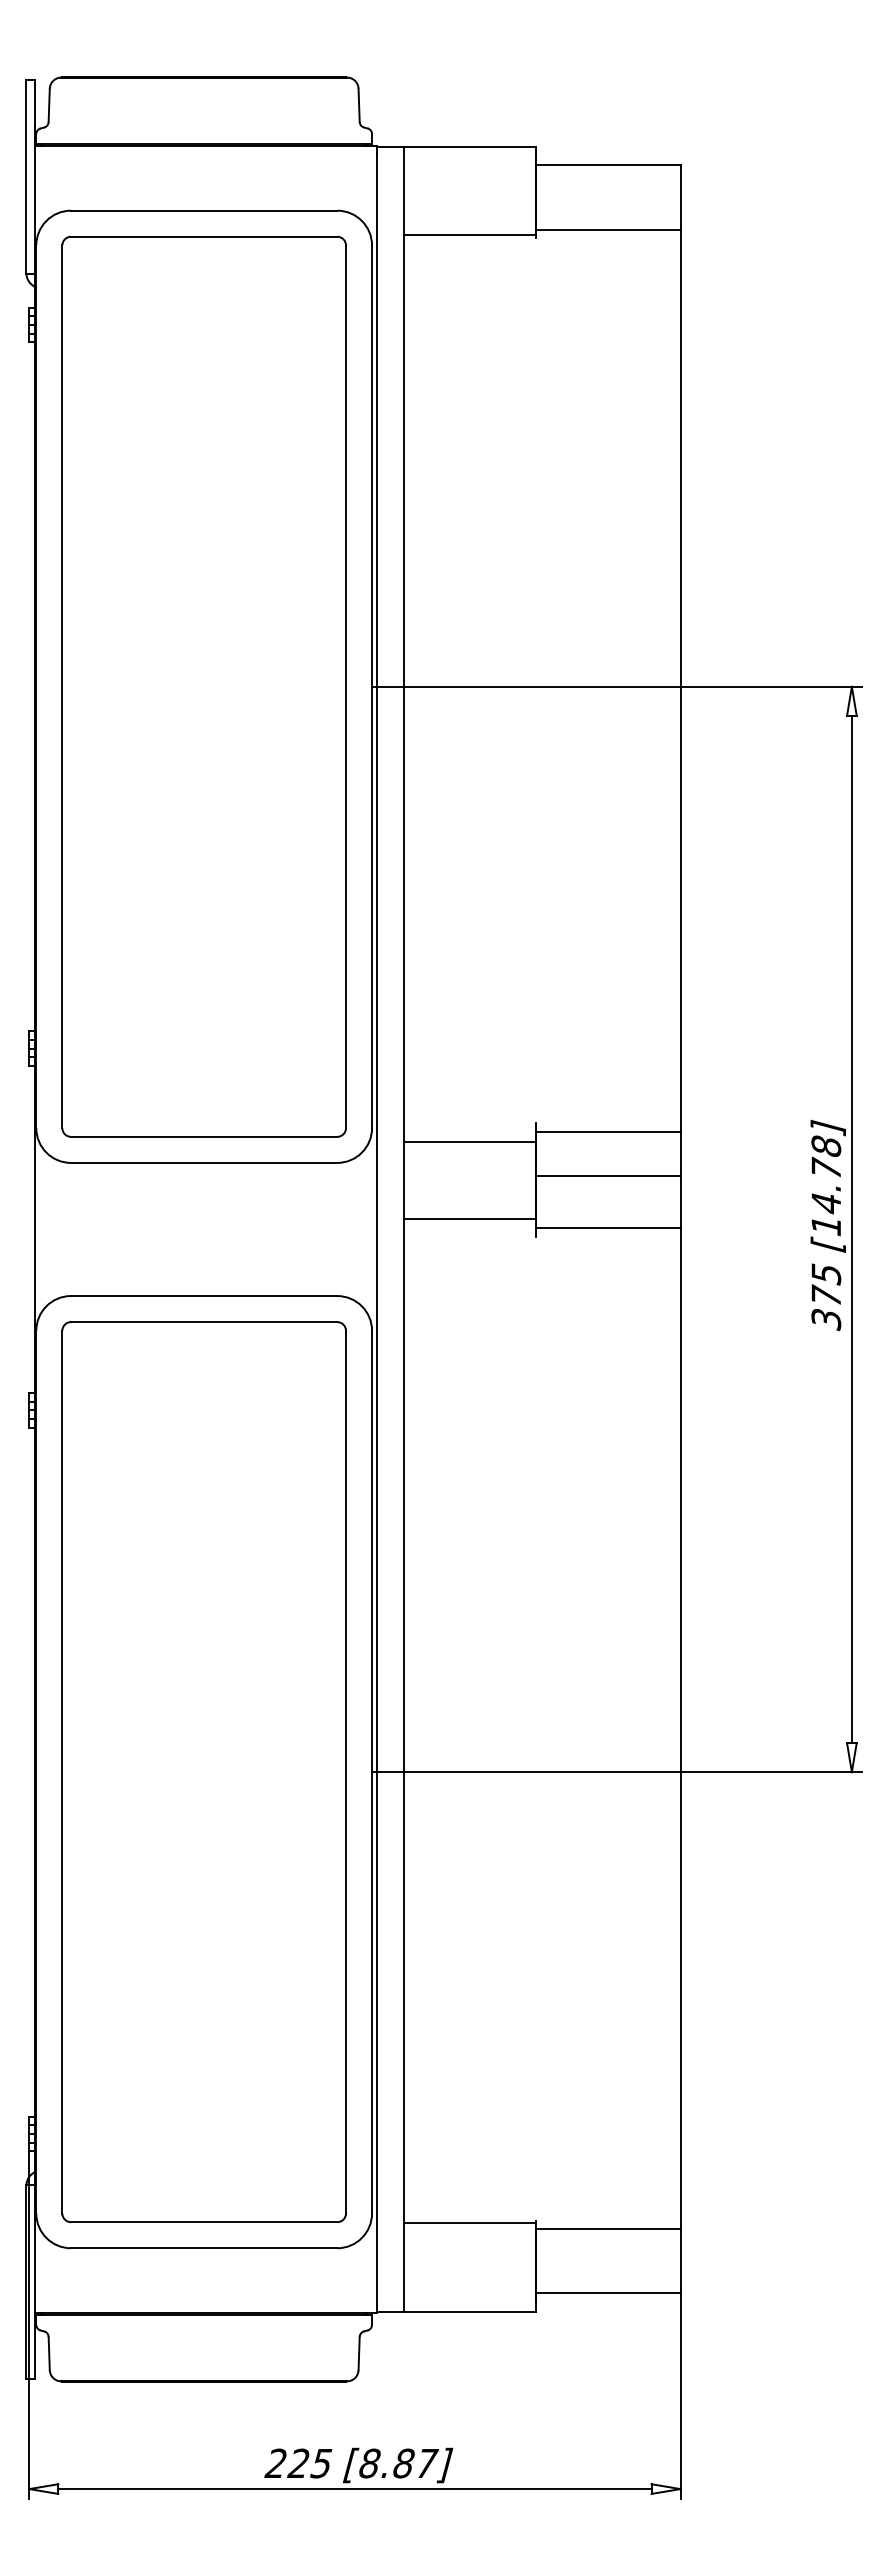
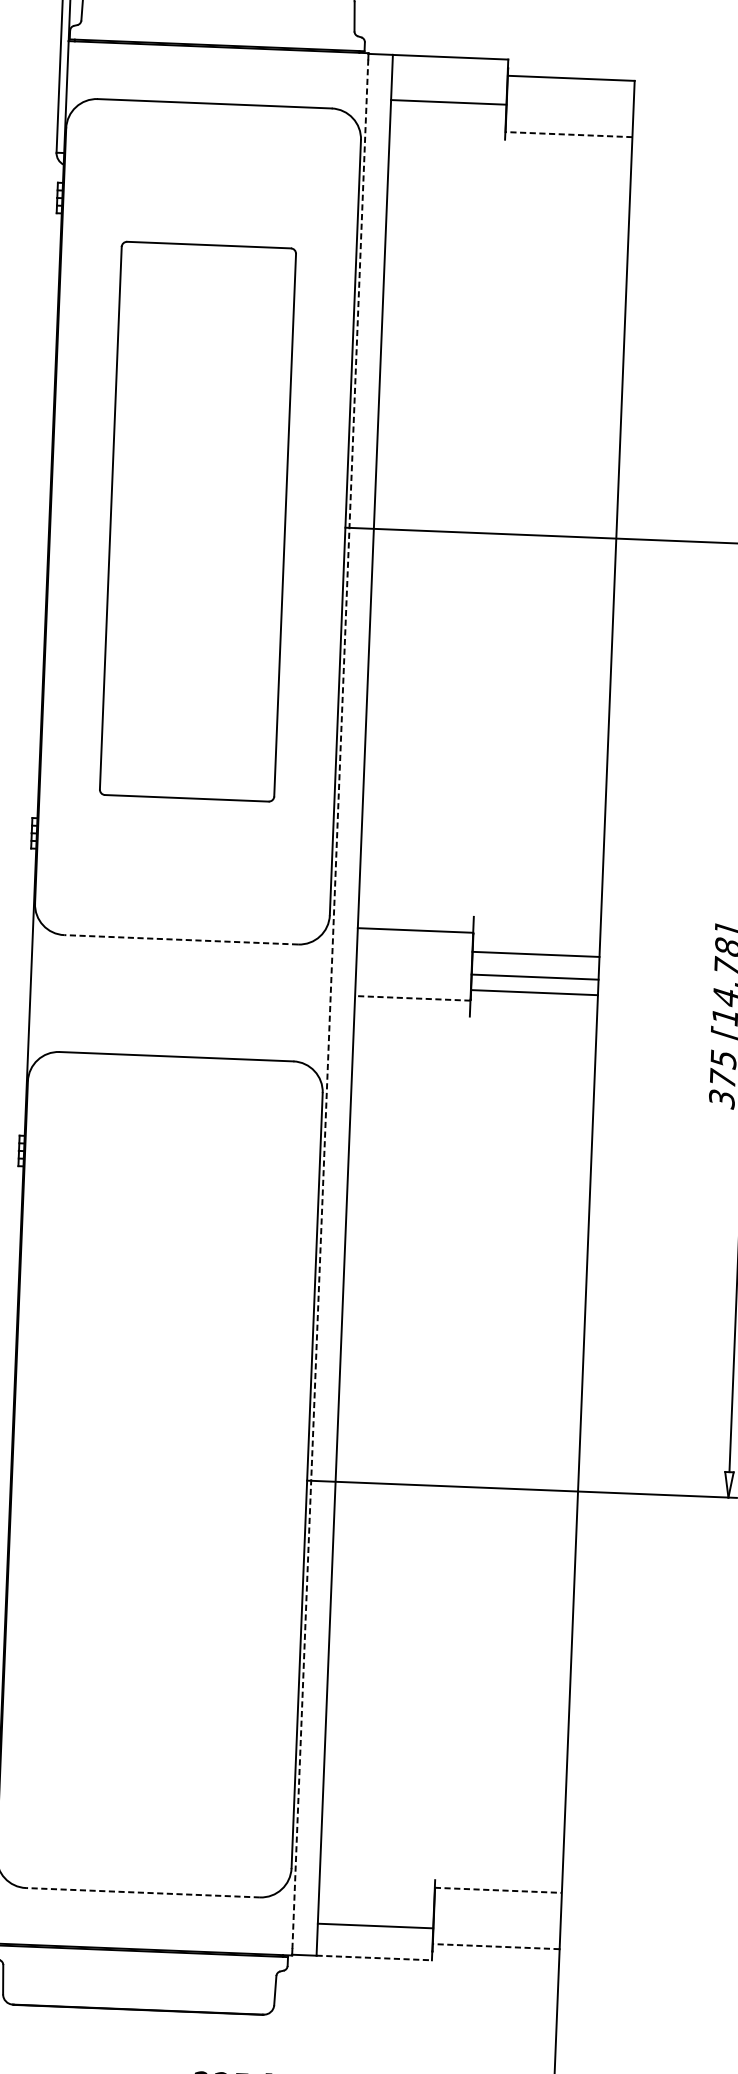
line: (607, 229) -> (568, 134), solid -> dashed
line: (469, 235) -> (448, 102), moved
part: (203, 686) -> (197, 521), size x0.7
line: (607, 1132) -> (535, 954), moved
line: (203, 1162) -> (180, 939), solid -> dashed
line: (608, 1175) -> (534, 992), moved
line: (470, 1218) -> (413, 998), solid -> dashed
line: (607, 1228) -> (534, 977), moved
line: (376, 1229) -> (330, 1004), solid -> dashed
part: (203, 1772) -> (159, 1475), removed
line: (469, 2223) -> (374, 1926), moved
line: (608, 2229) -> (498, 1890), solid -> dashed
line: (203, 2248) -> (142, 1892), solid -> dashed
line: (607, 2293) -> (495, 1946), solid -> dashed
line: (470, 2311) -> (374, 1957), solid -> dashed

